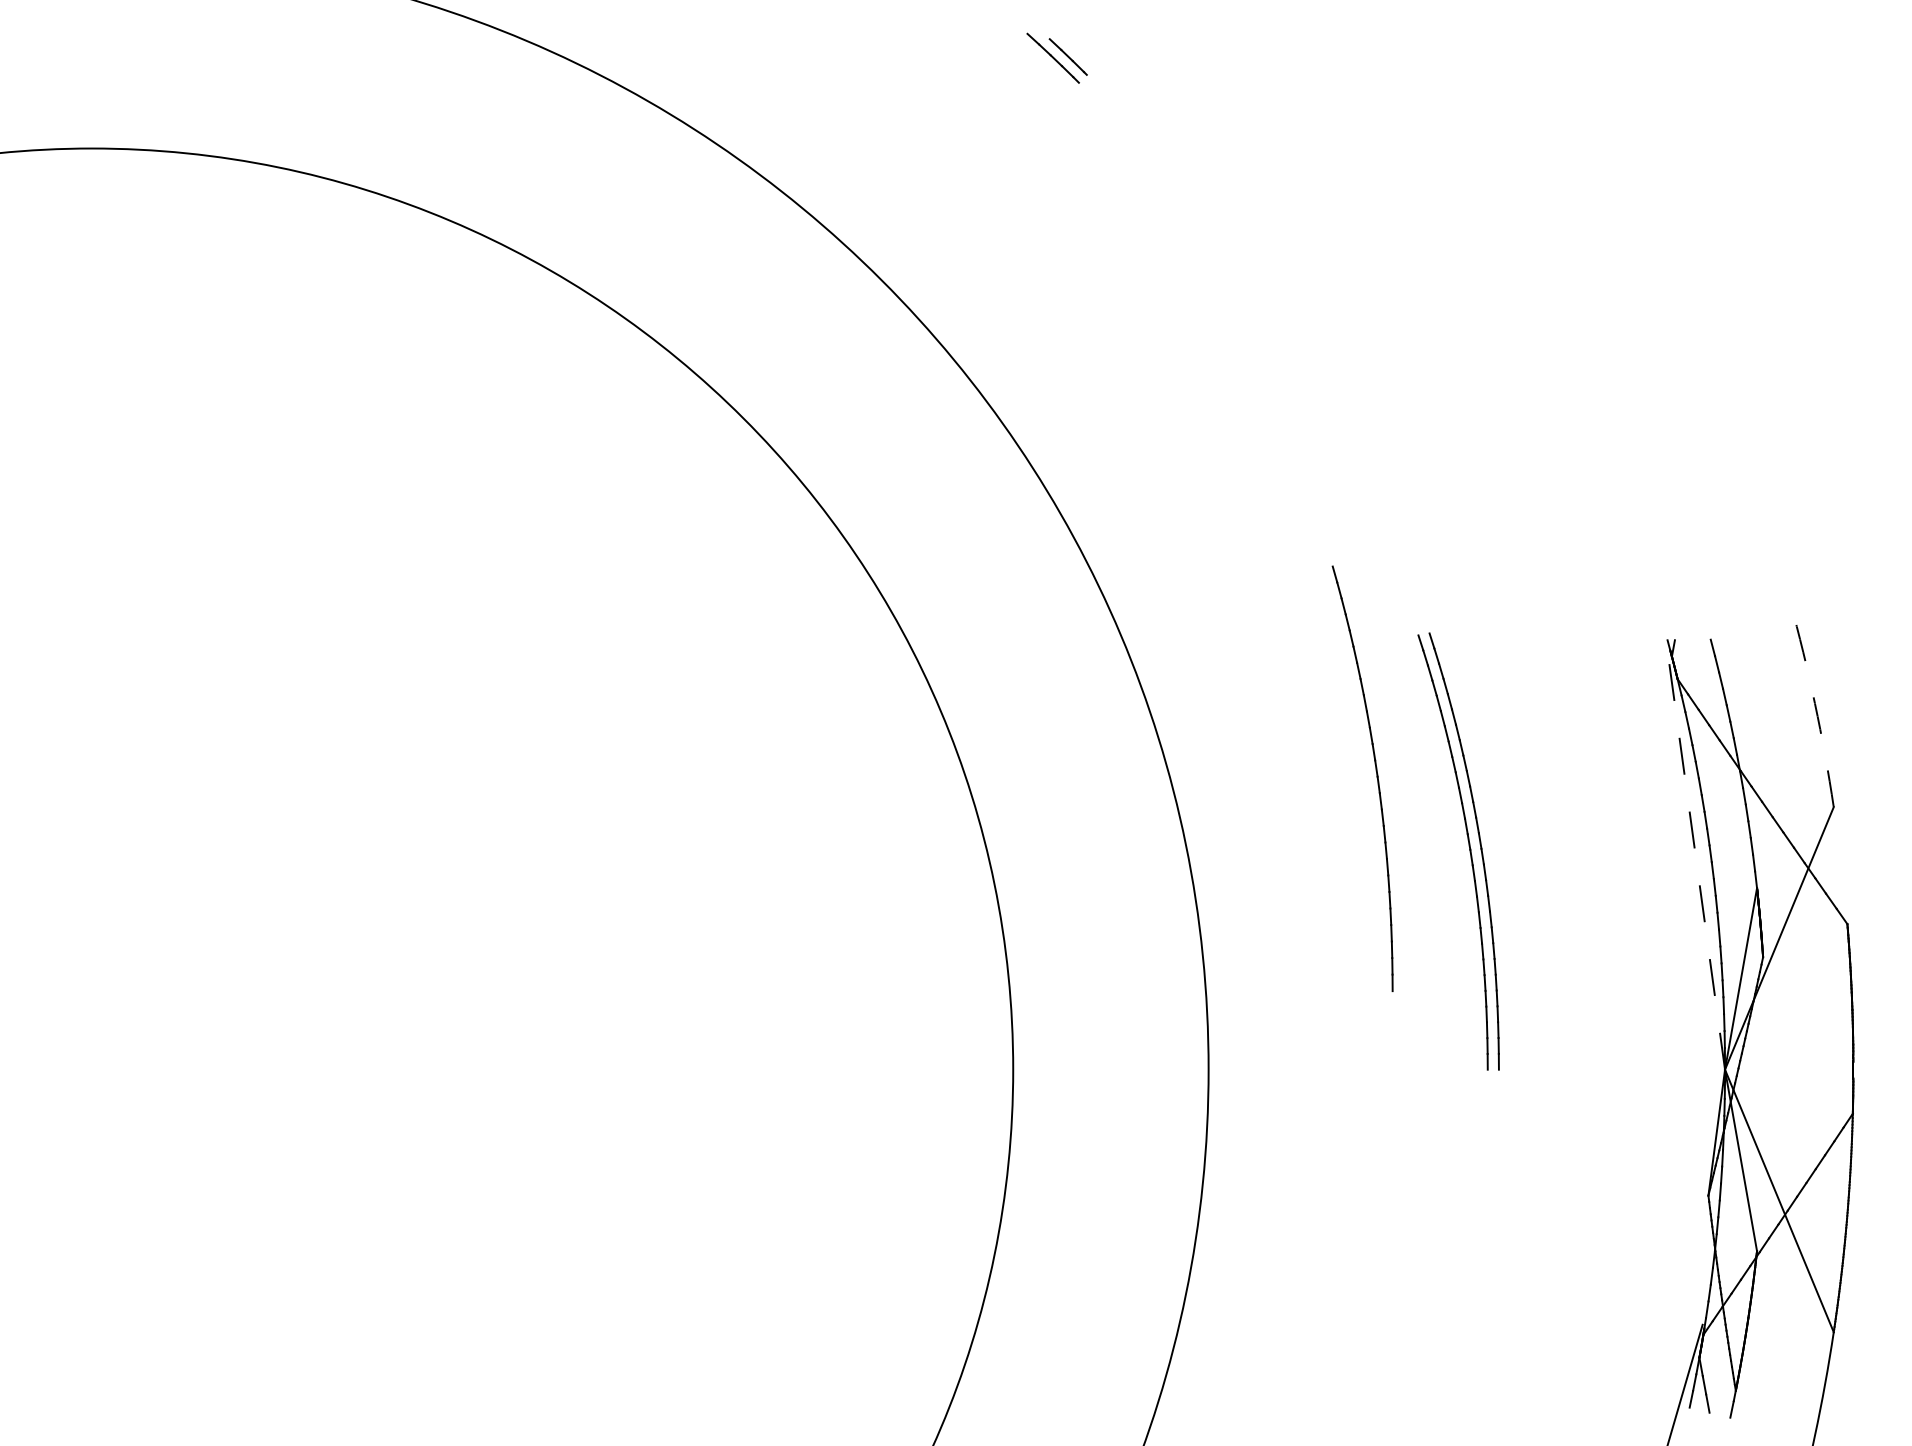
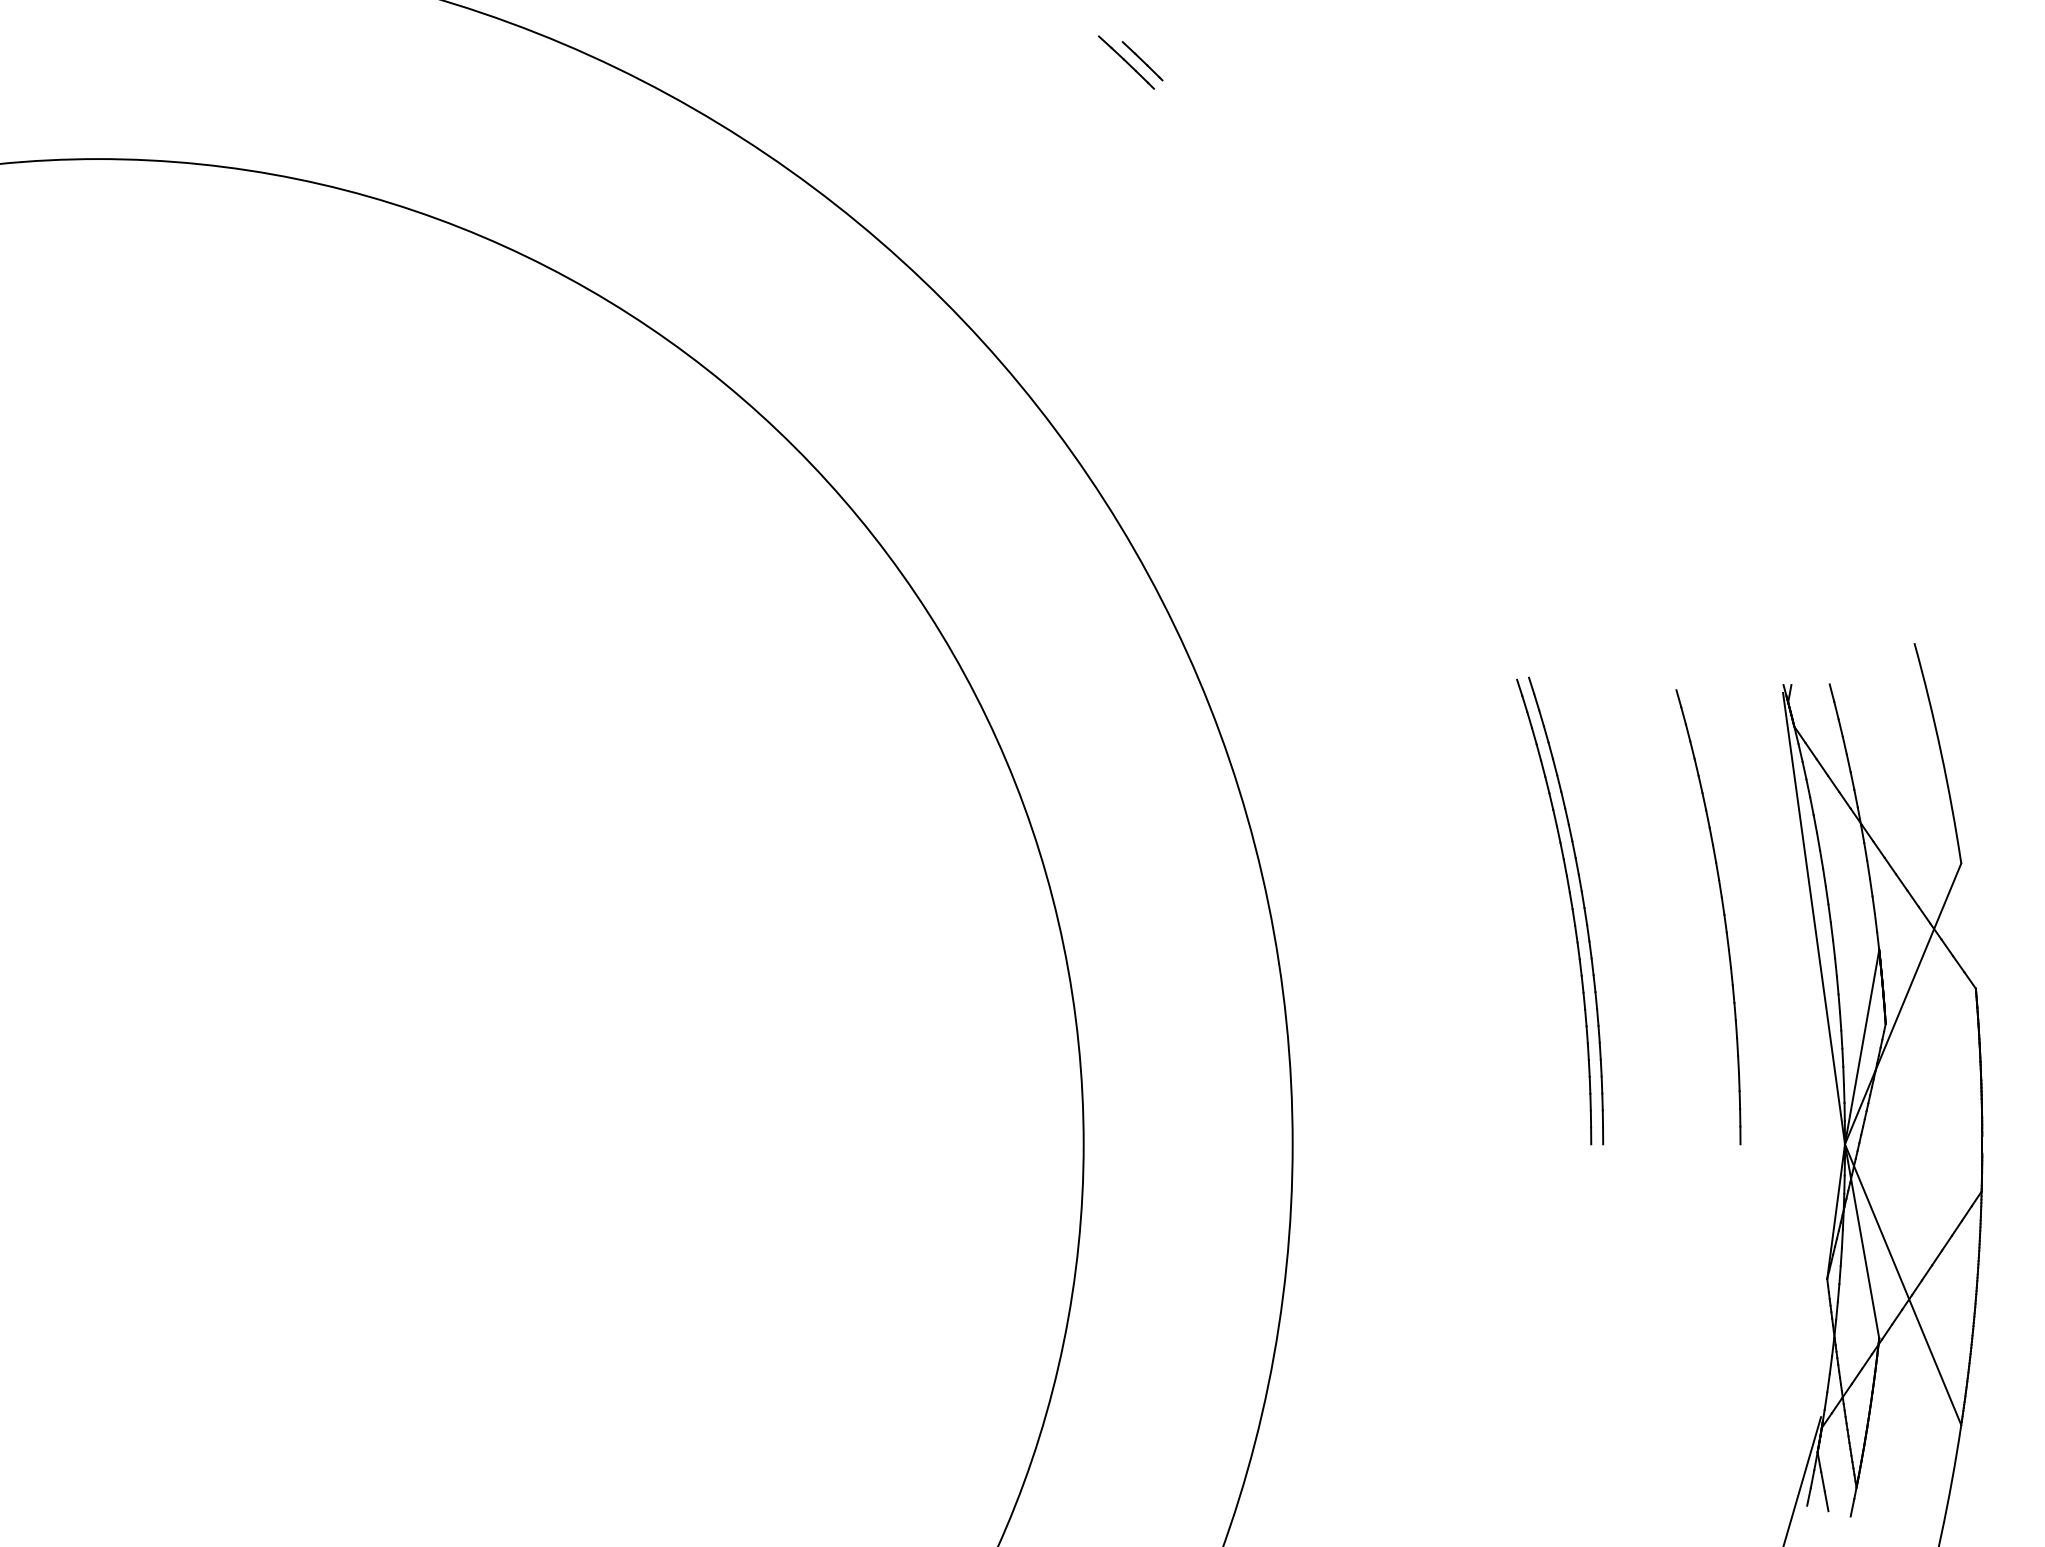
arc: (1815, 703) -> (1941, 752), dashed -> solid
part: (1376, 779) -> (1723, 917), moved
line: (1696, 858) -> (1814, 918), dashed -> solid

